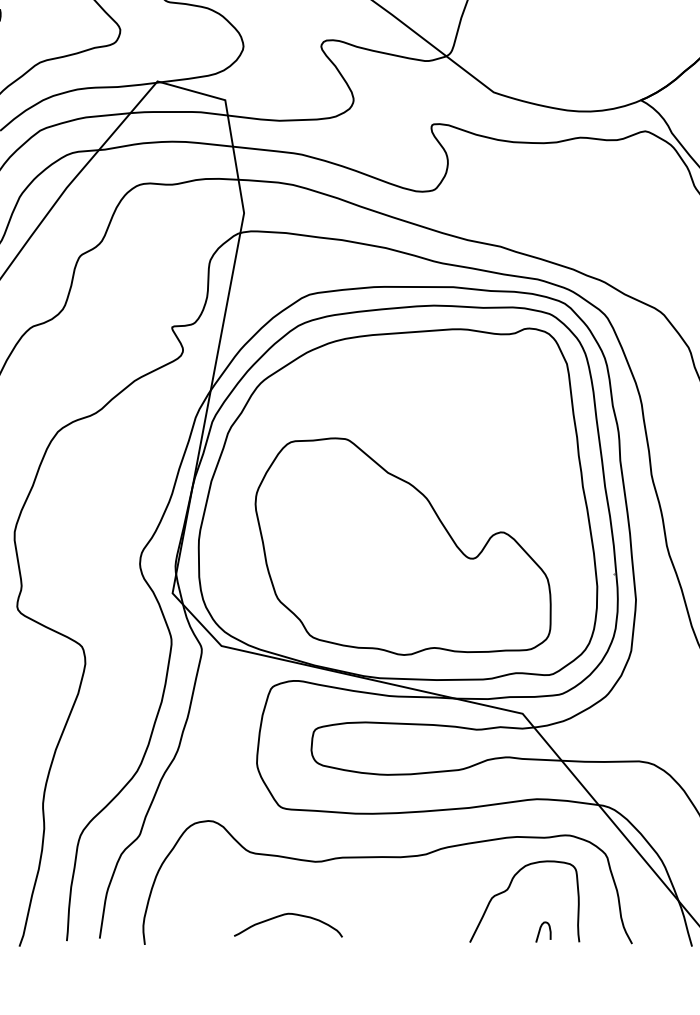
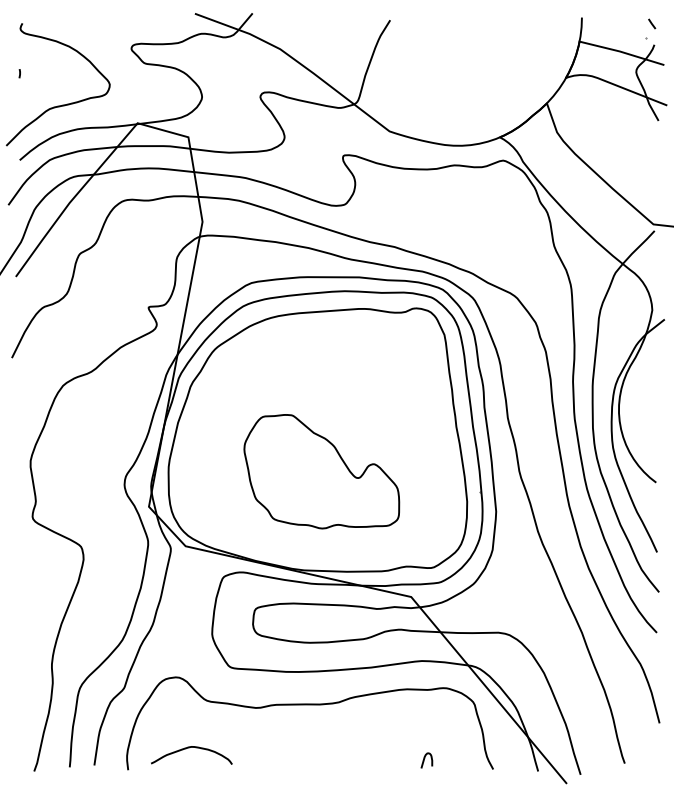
part: (402, 546) -> (321, 471), size x0.7
curve: (509, 889) -> (401, 728), removed
curve: (285, 915) -> (189, 748), moved

